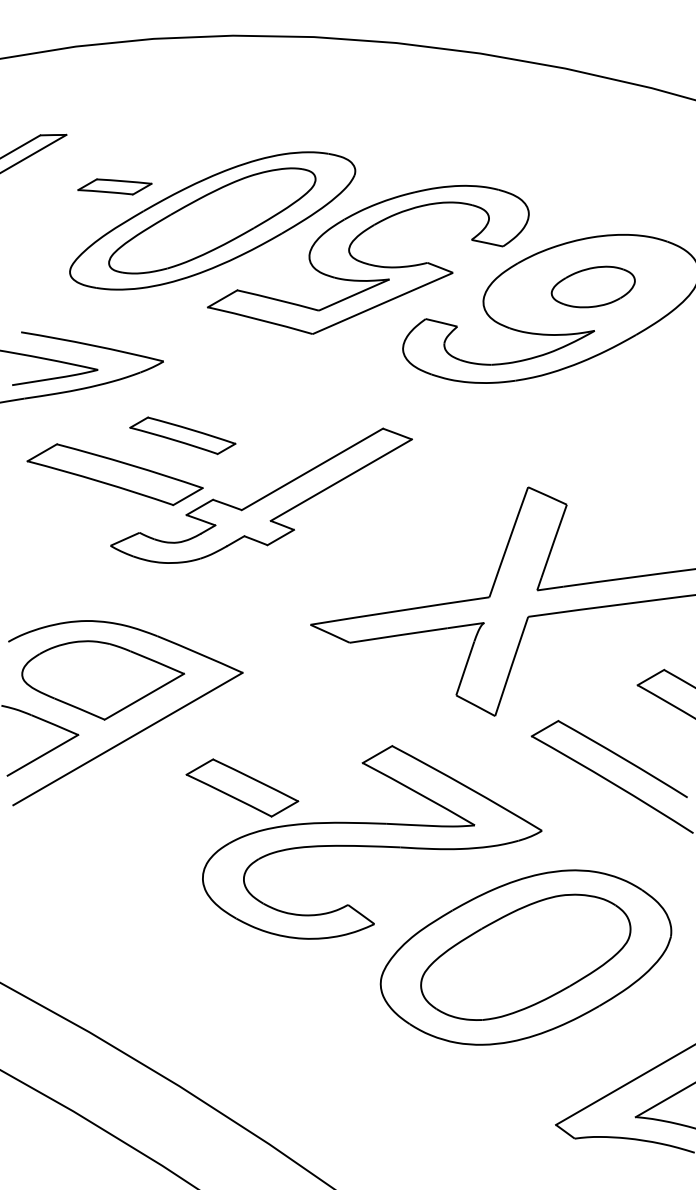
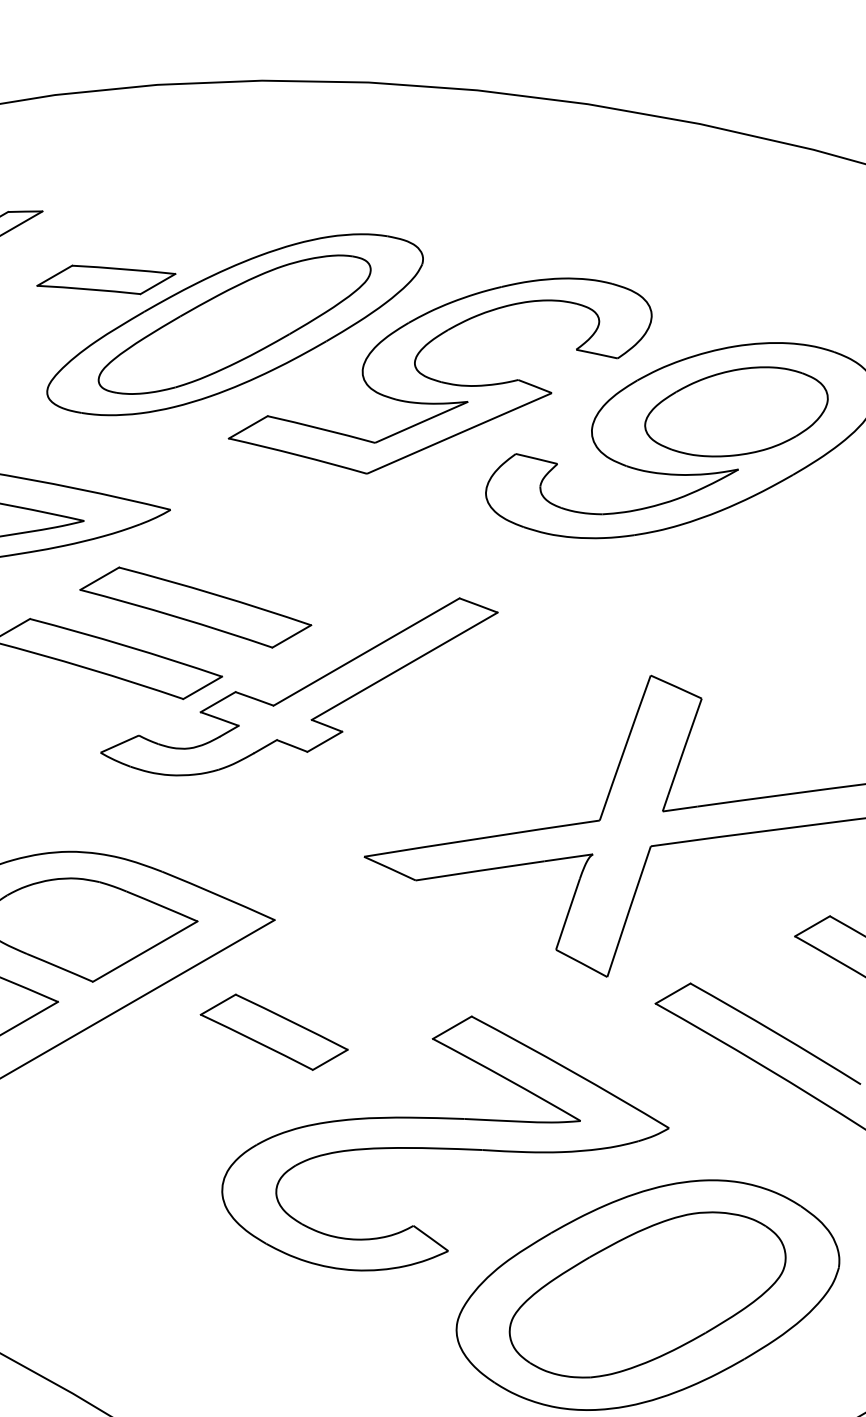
part: (114, 186) -> (105, 279), size x1.43
part: (593, 286) -> (736, 411), size x1.67
part: (182, 435) -> (195, 607), size x1.67
part: (242, 787) -> (274, 1031), moved

